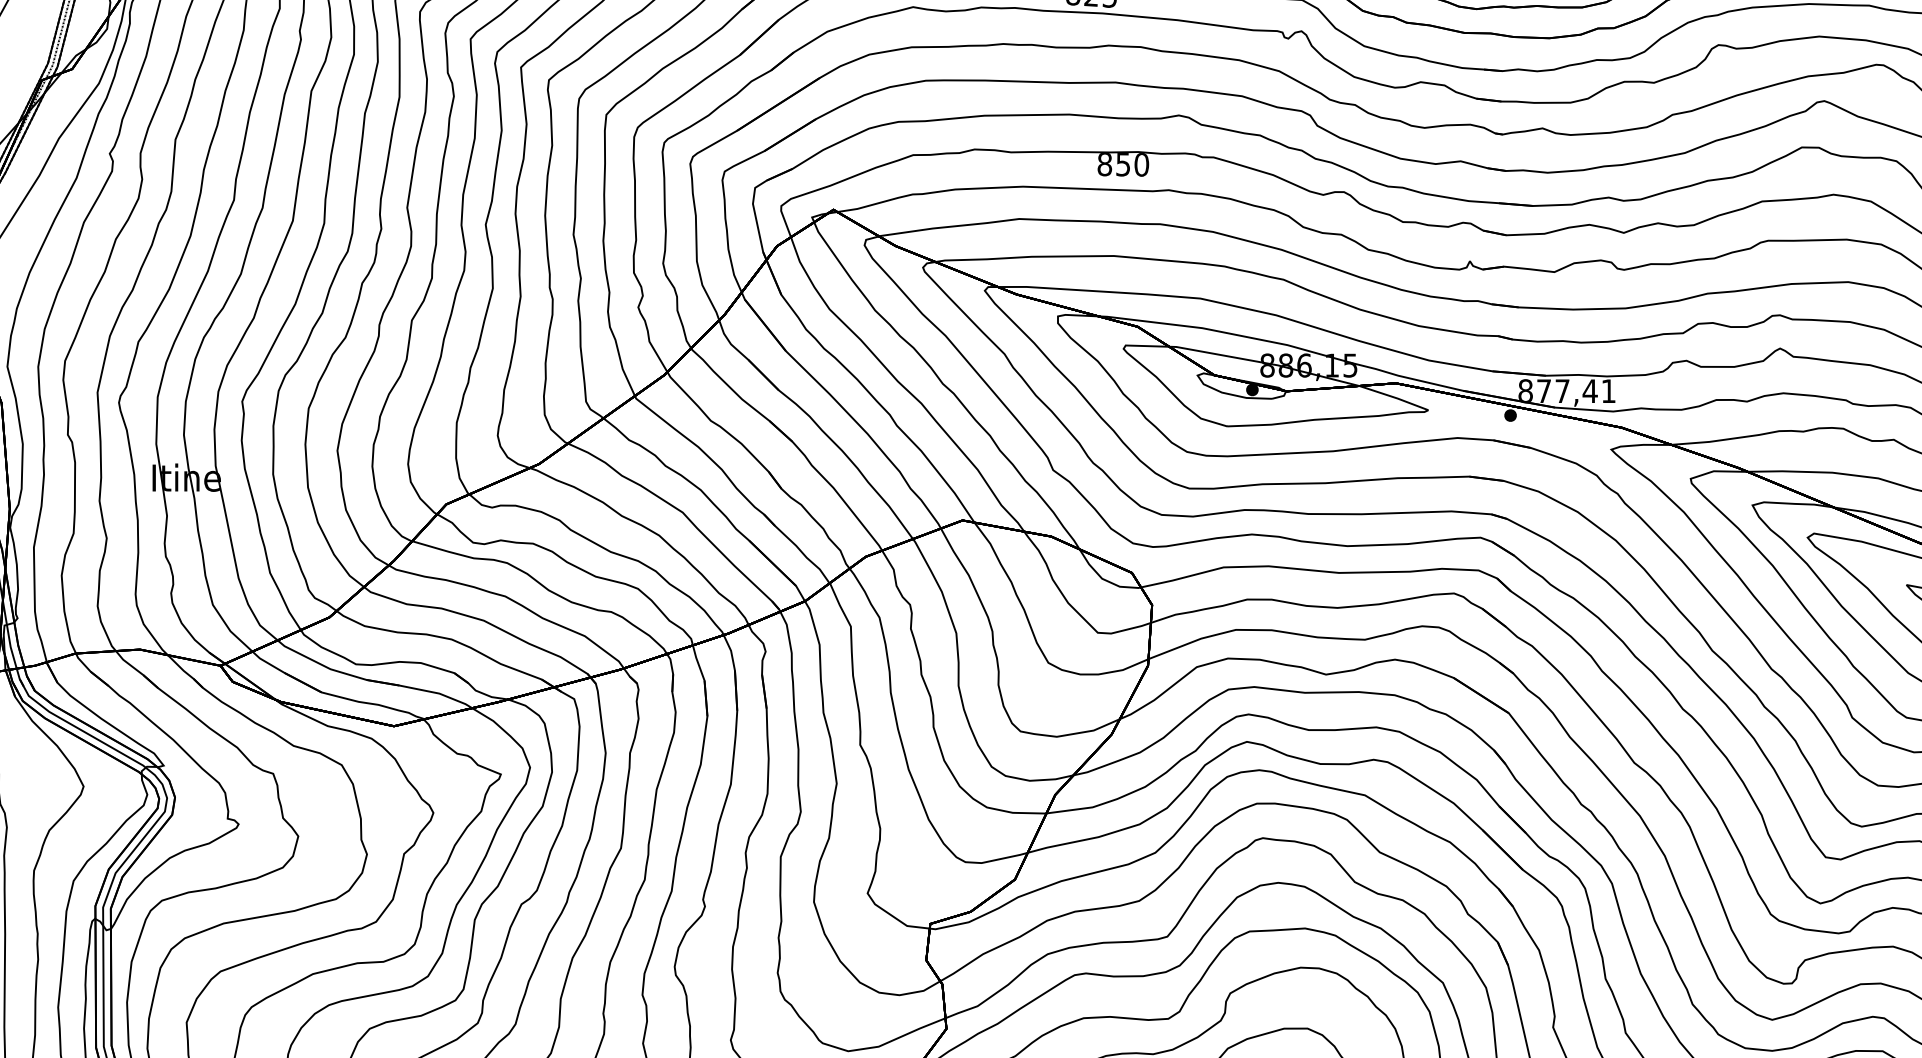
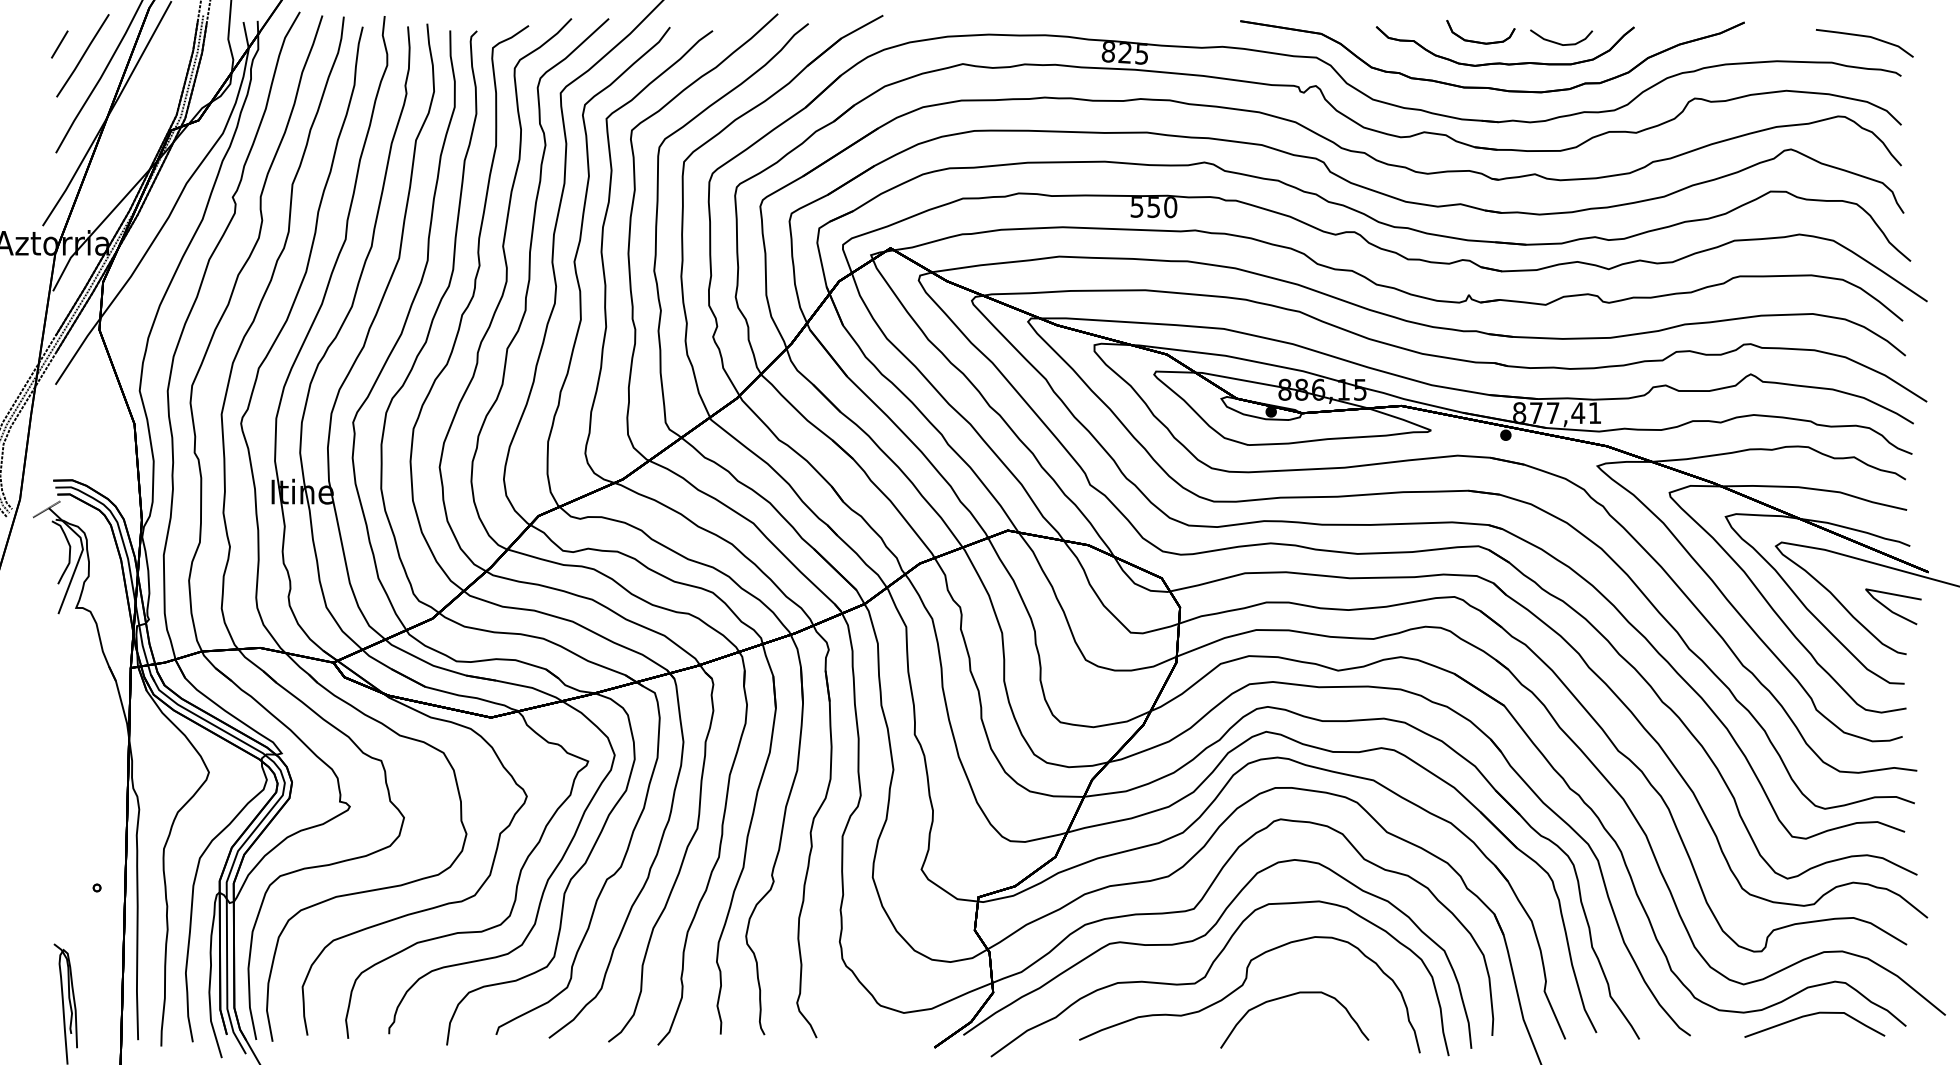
text: (1104, 164) -> (1136, 207), 850 -> 550

